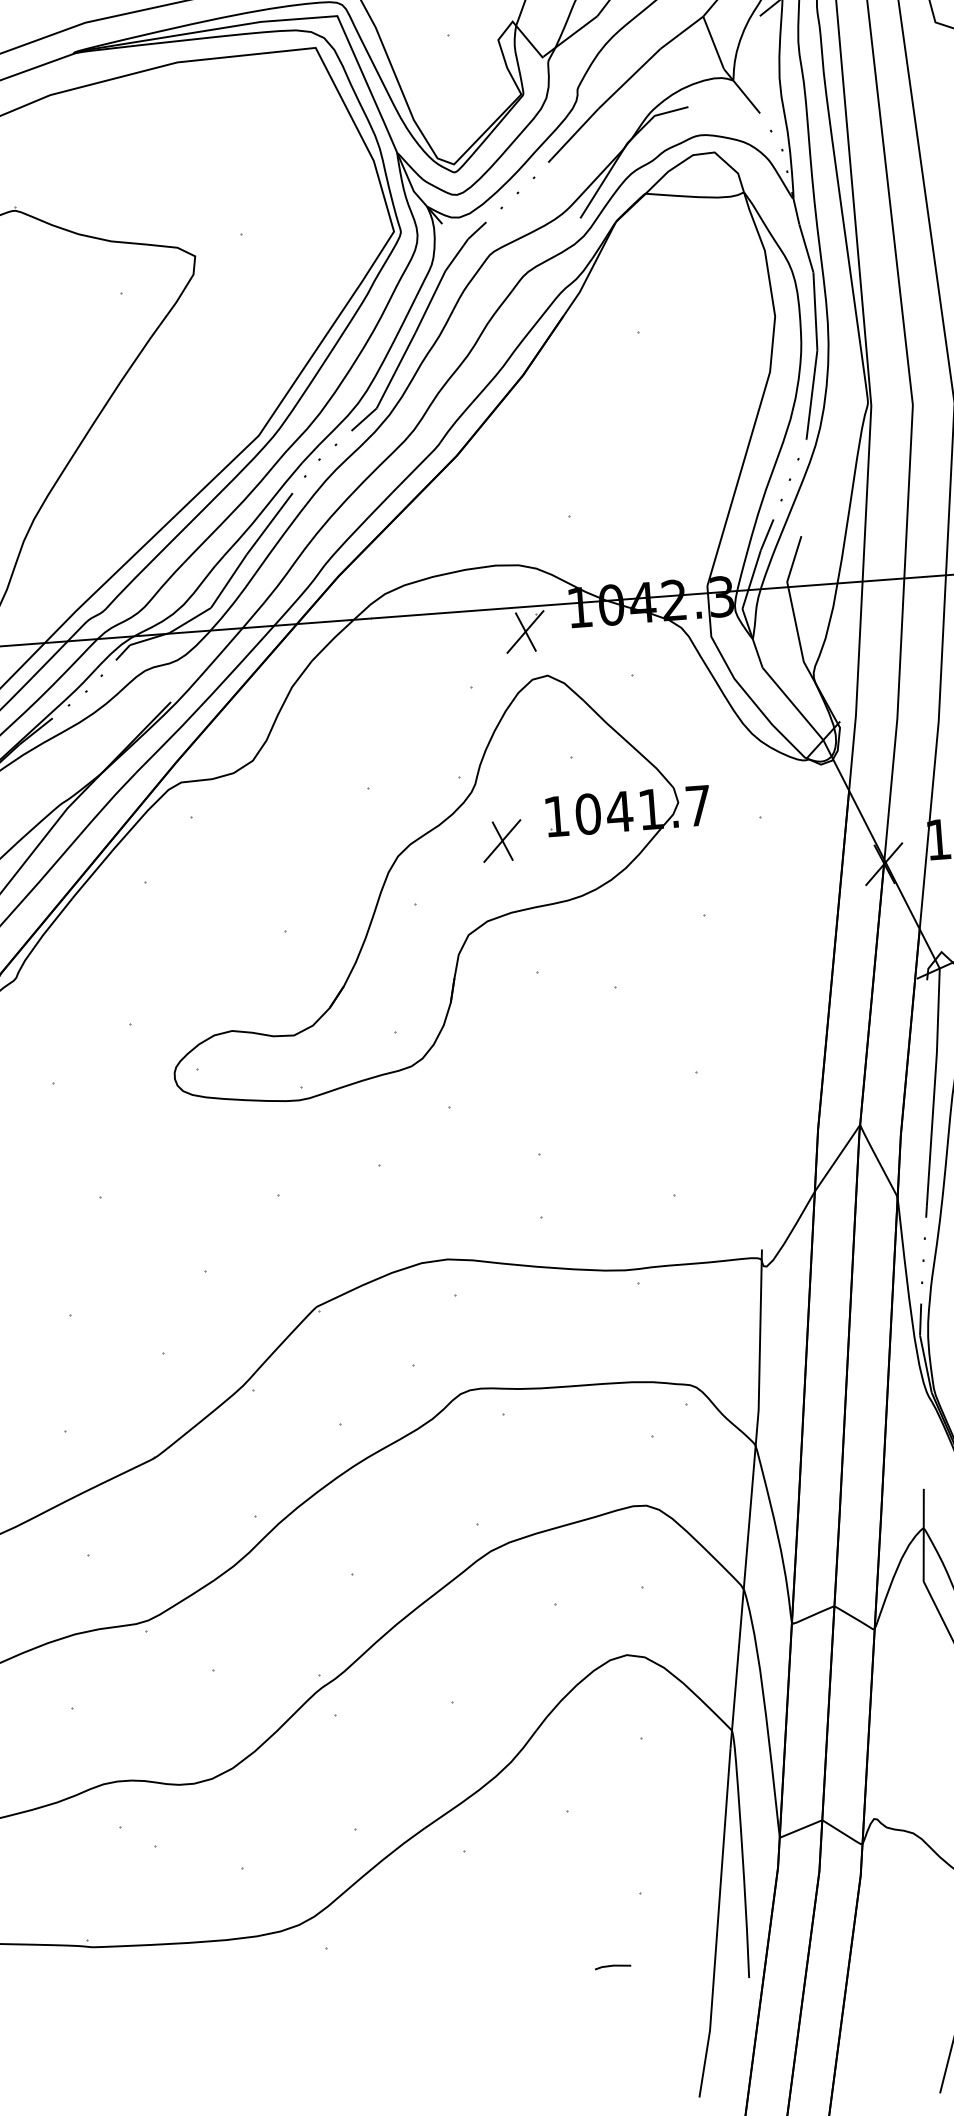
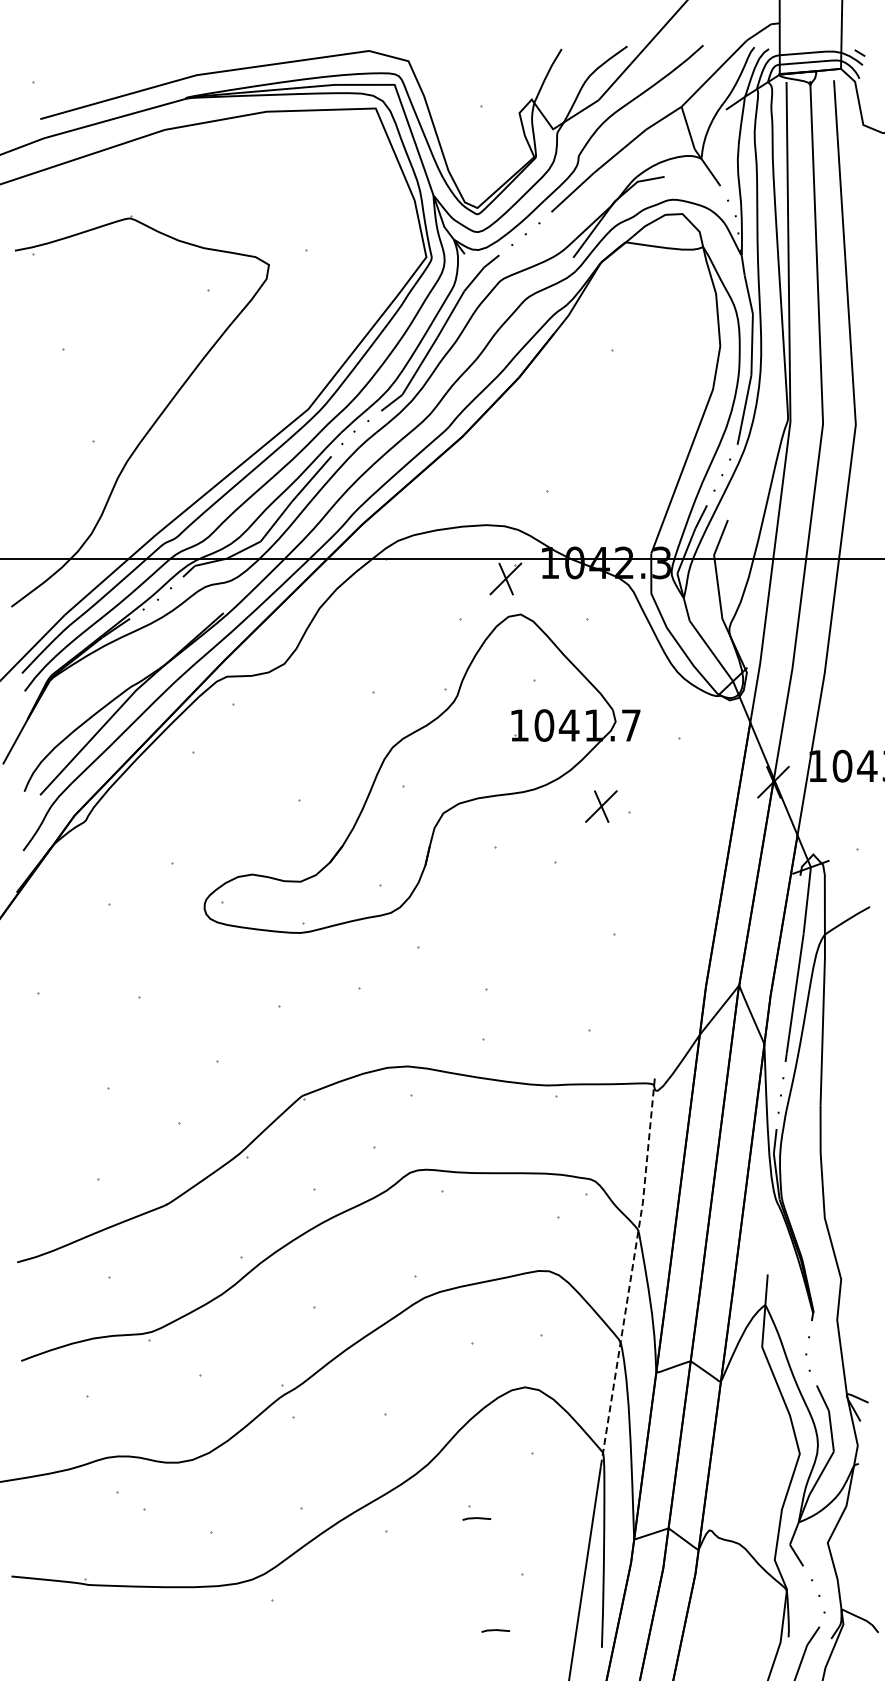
part: (502, 840) -> (601, 806), moved
line: (750, 1498) -> (631, 1271), solid -> dashed
line: (577, 1826) -> (476, 1518), added

